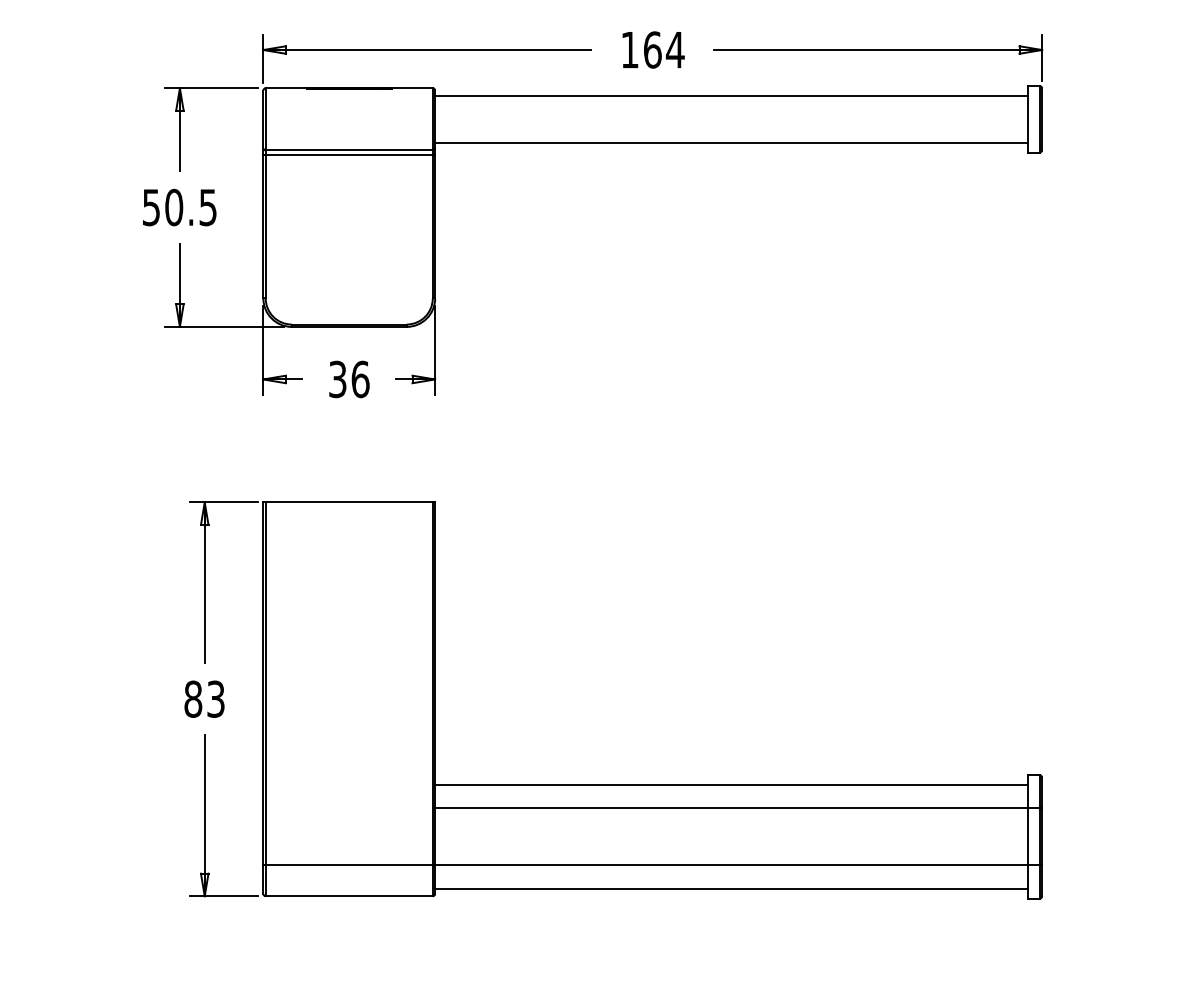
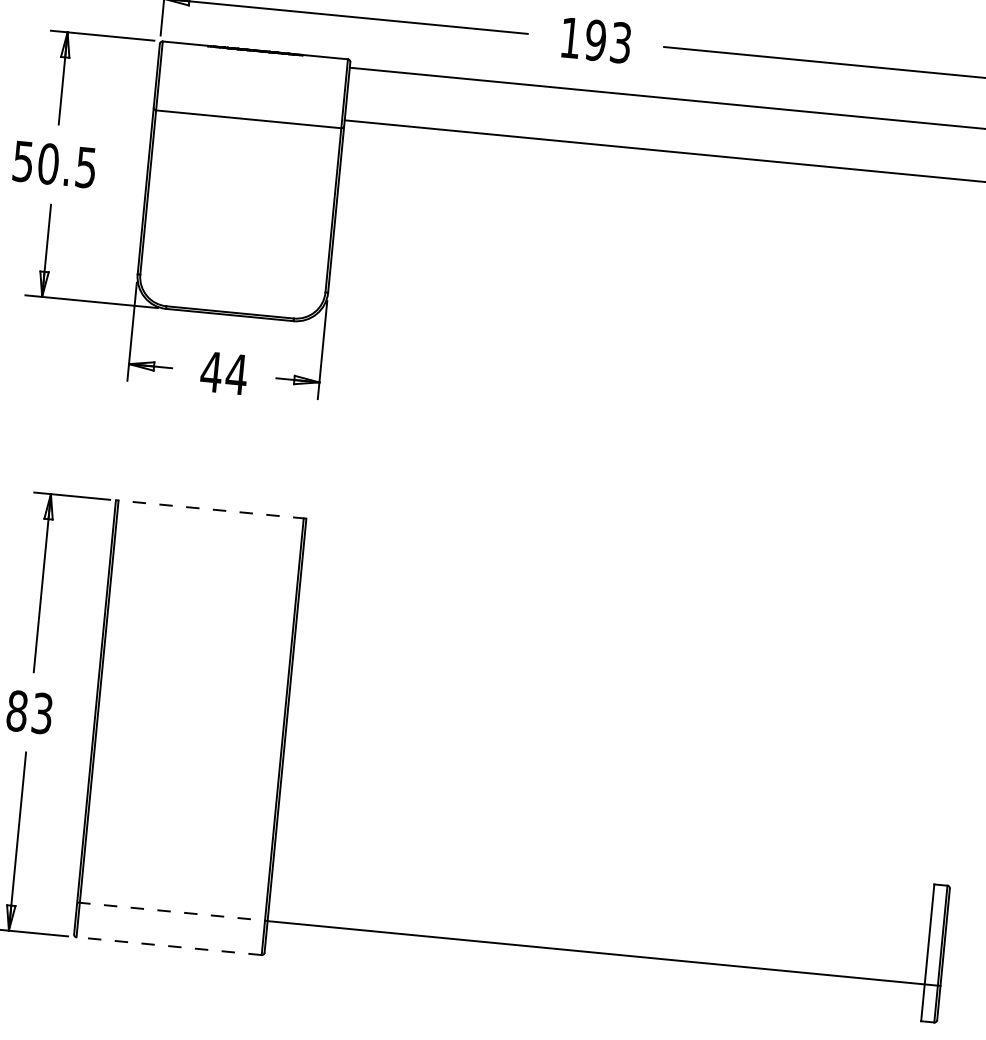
text: (663, 49) -> (607, 41), 164 -> 193
line: (349, 154) -> (248, 123), removed
text: (348, 379) -> (223, 373), 36 -> 44
line: (349, 502) -> (211, 509), solid -> dashed
line: (731, 784) -> (604, 863), removed
line: (738, 808) -> (609, 890), removed
line: (349, 865) -> (172, 912), solid -> dashed
line: (731, 889) -> (593, 979), removed
line: (349, 896) -> (169, 946), solid -> dashed

